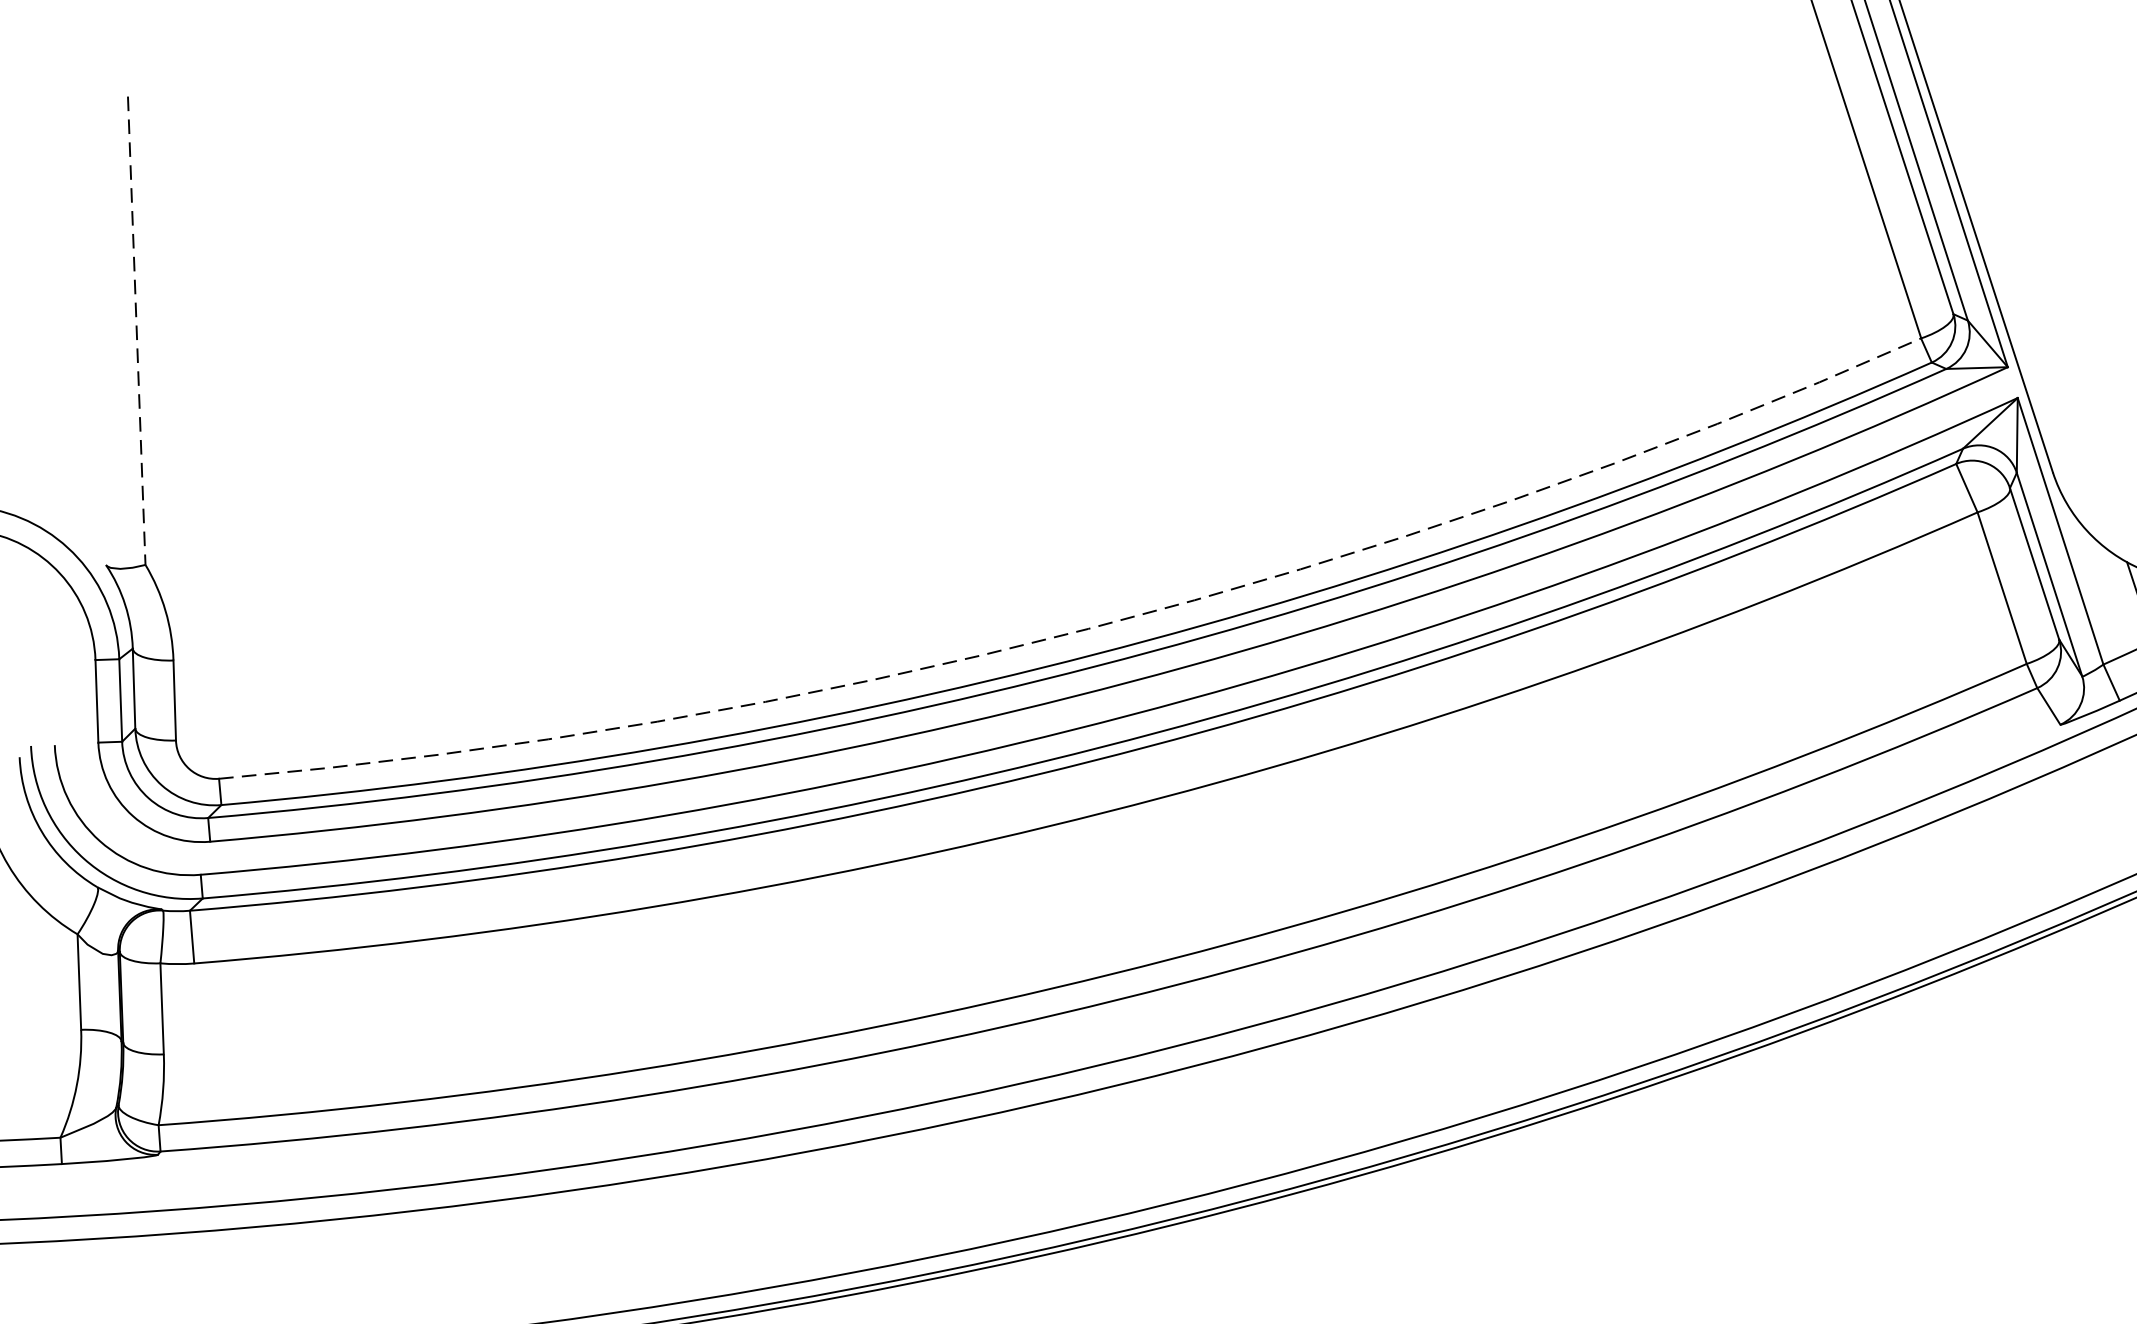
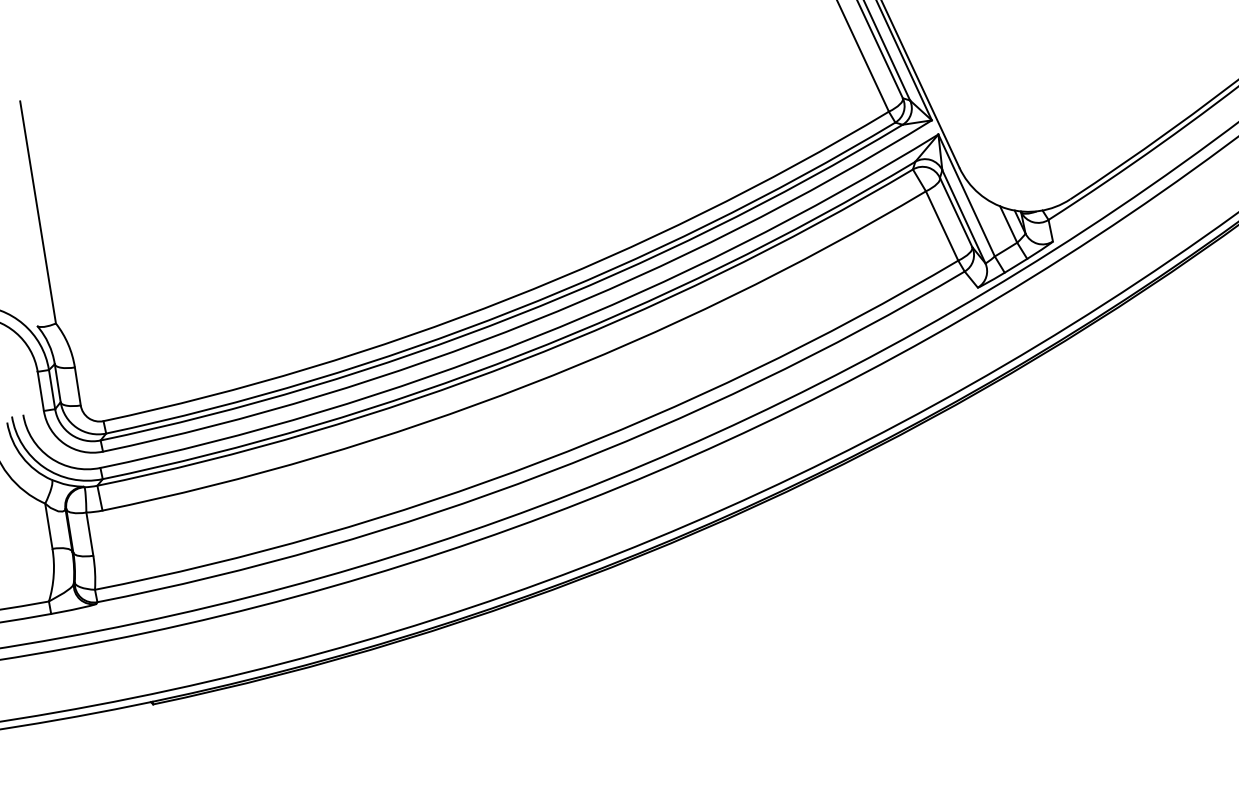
line: (137, 330) -> (38, 212), dashed -> solid
arc: (1087, 627) -> (508, 298), dashed -> solid

